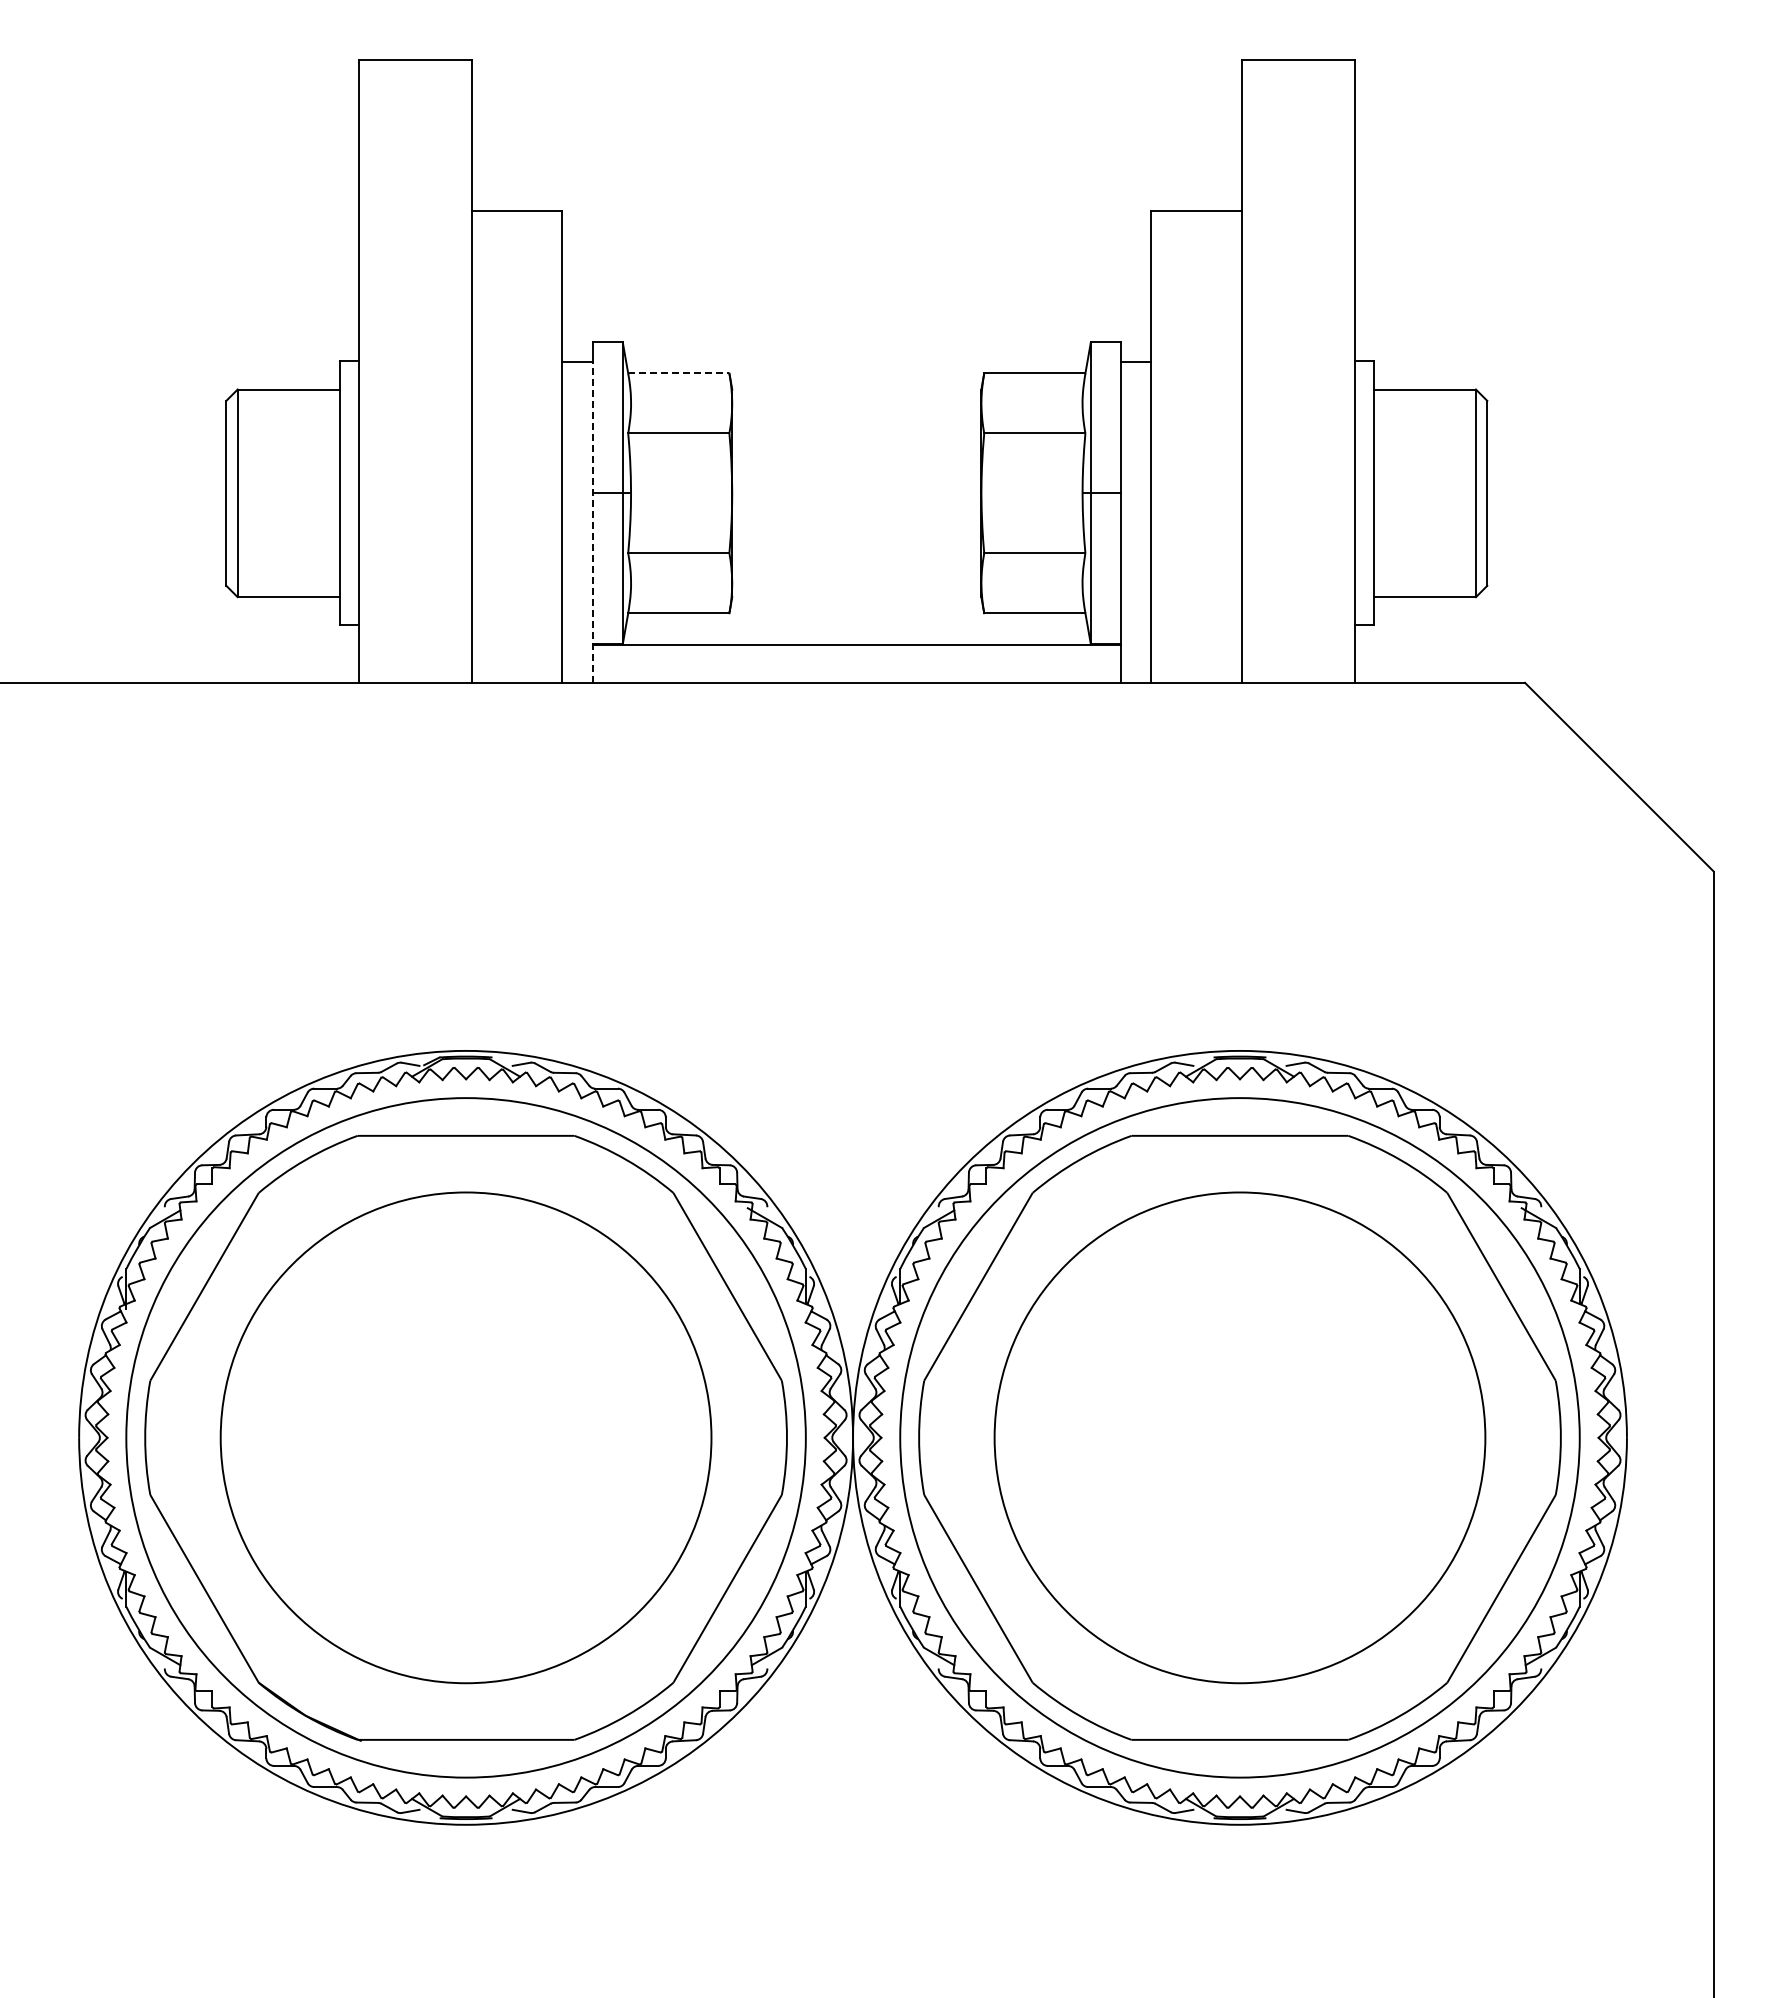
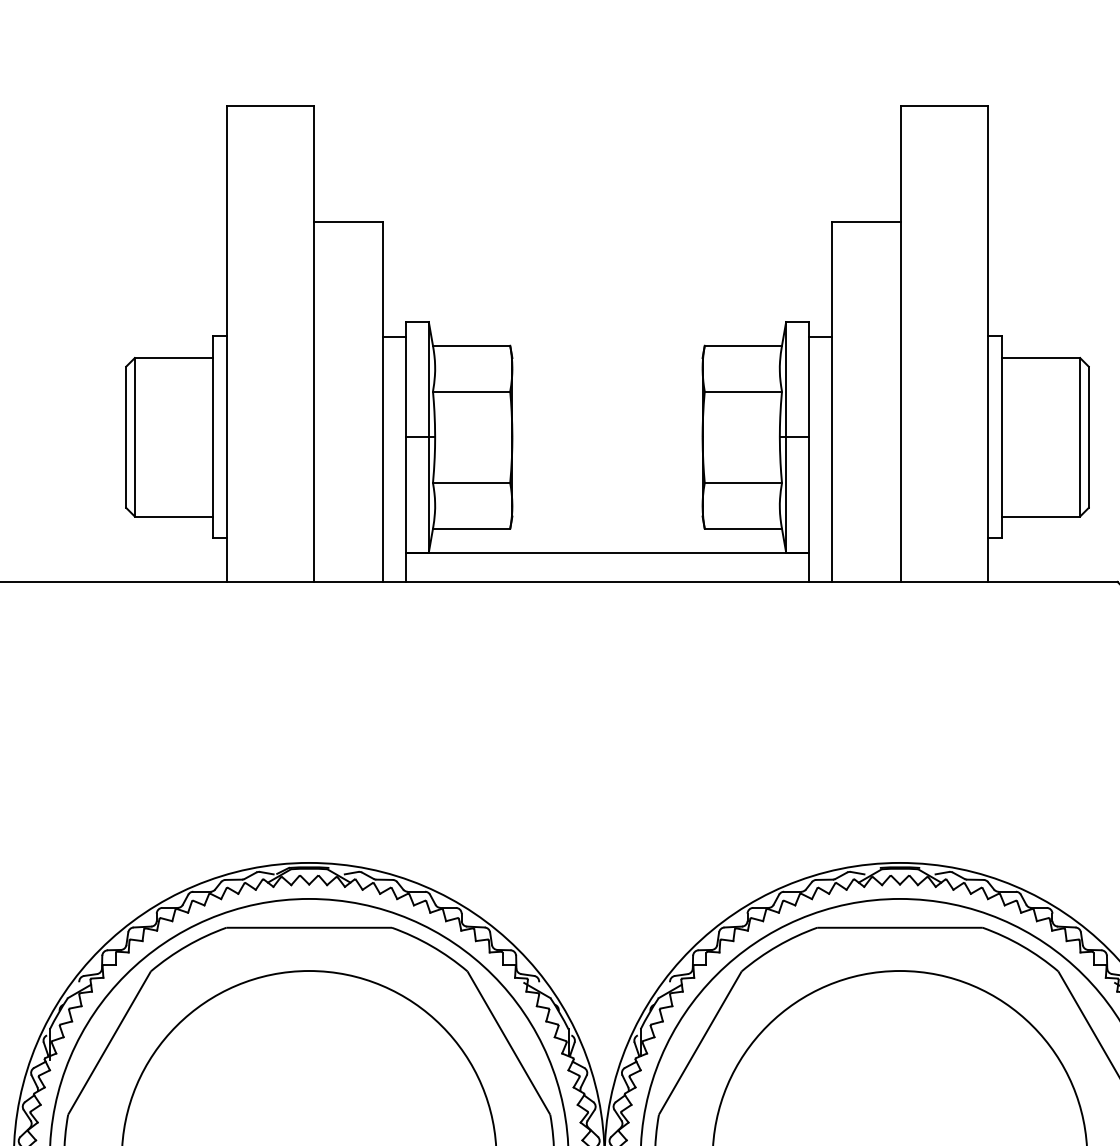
line: (678, 373) -> (471, 345), dashed -> solid
line: (592, 521) -> (405, 458), dashed -> solid

